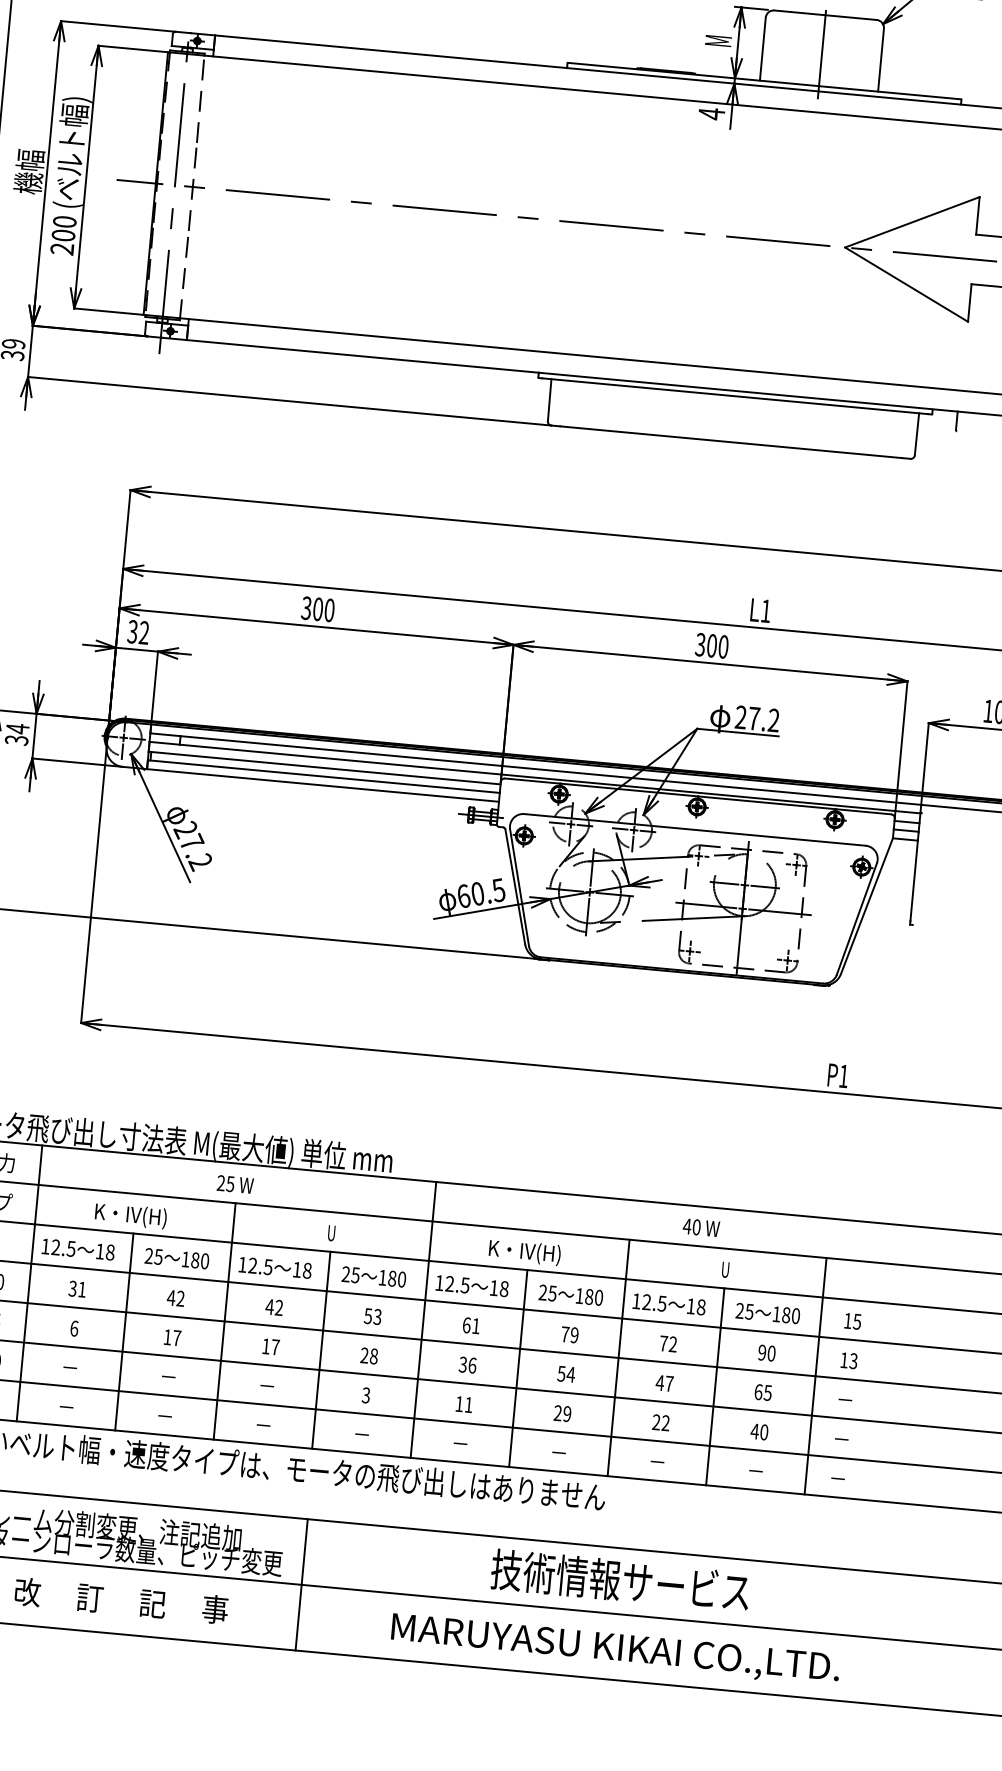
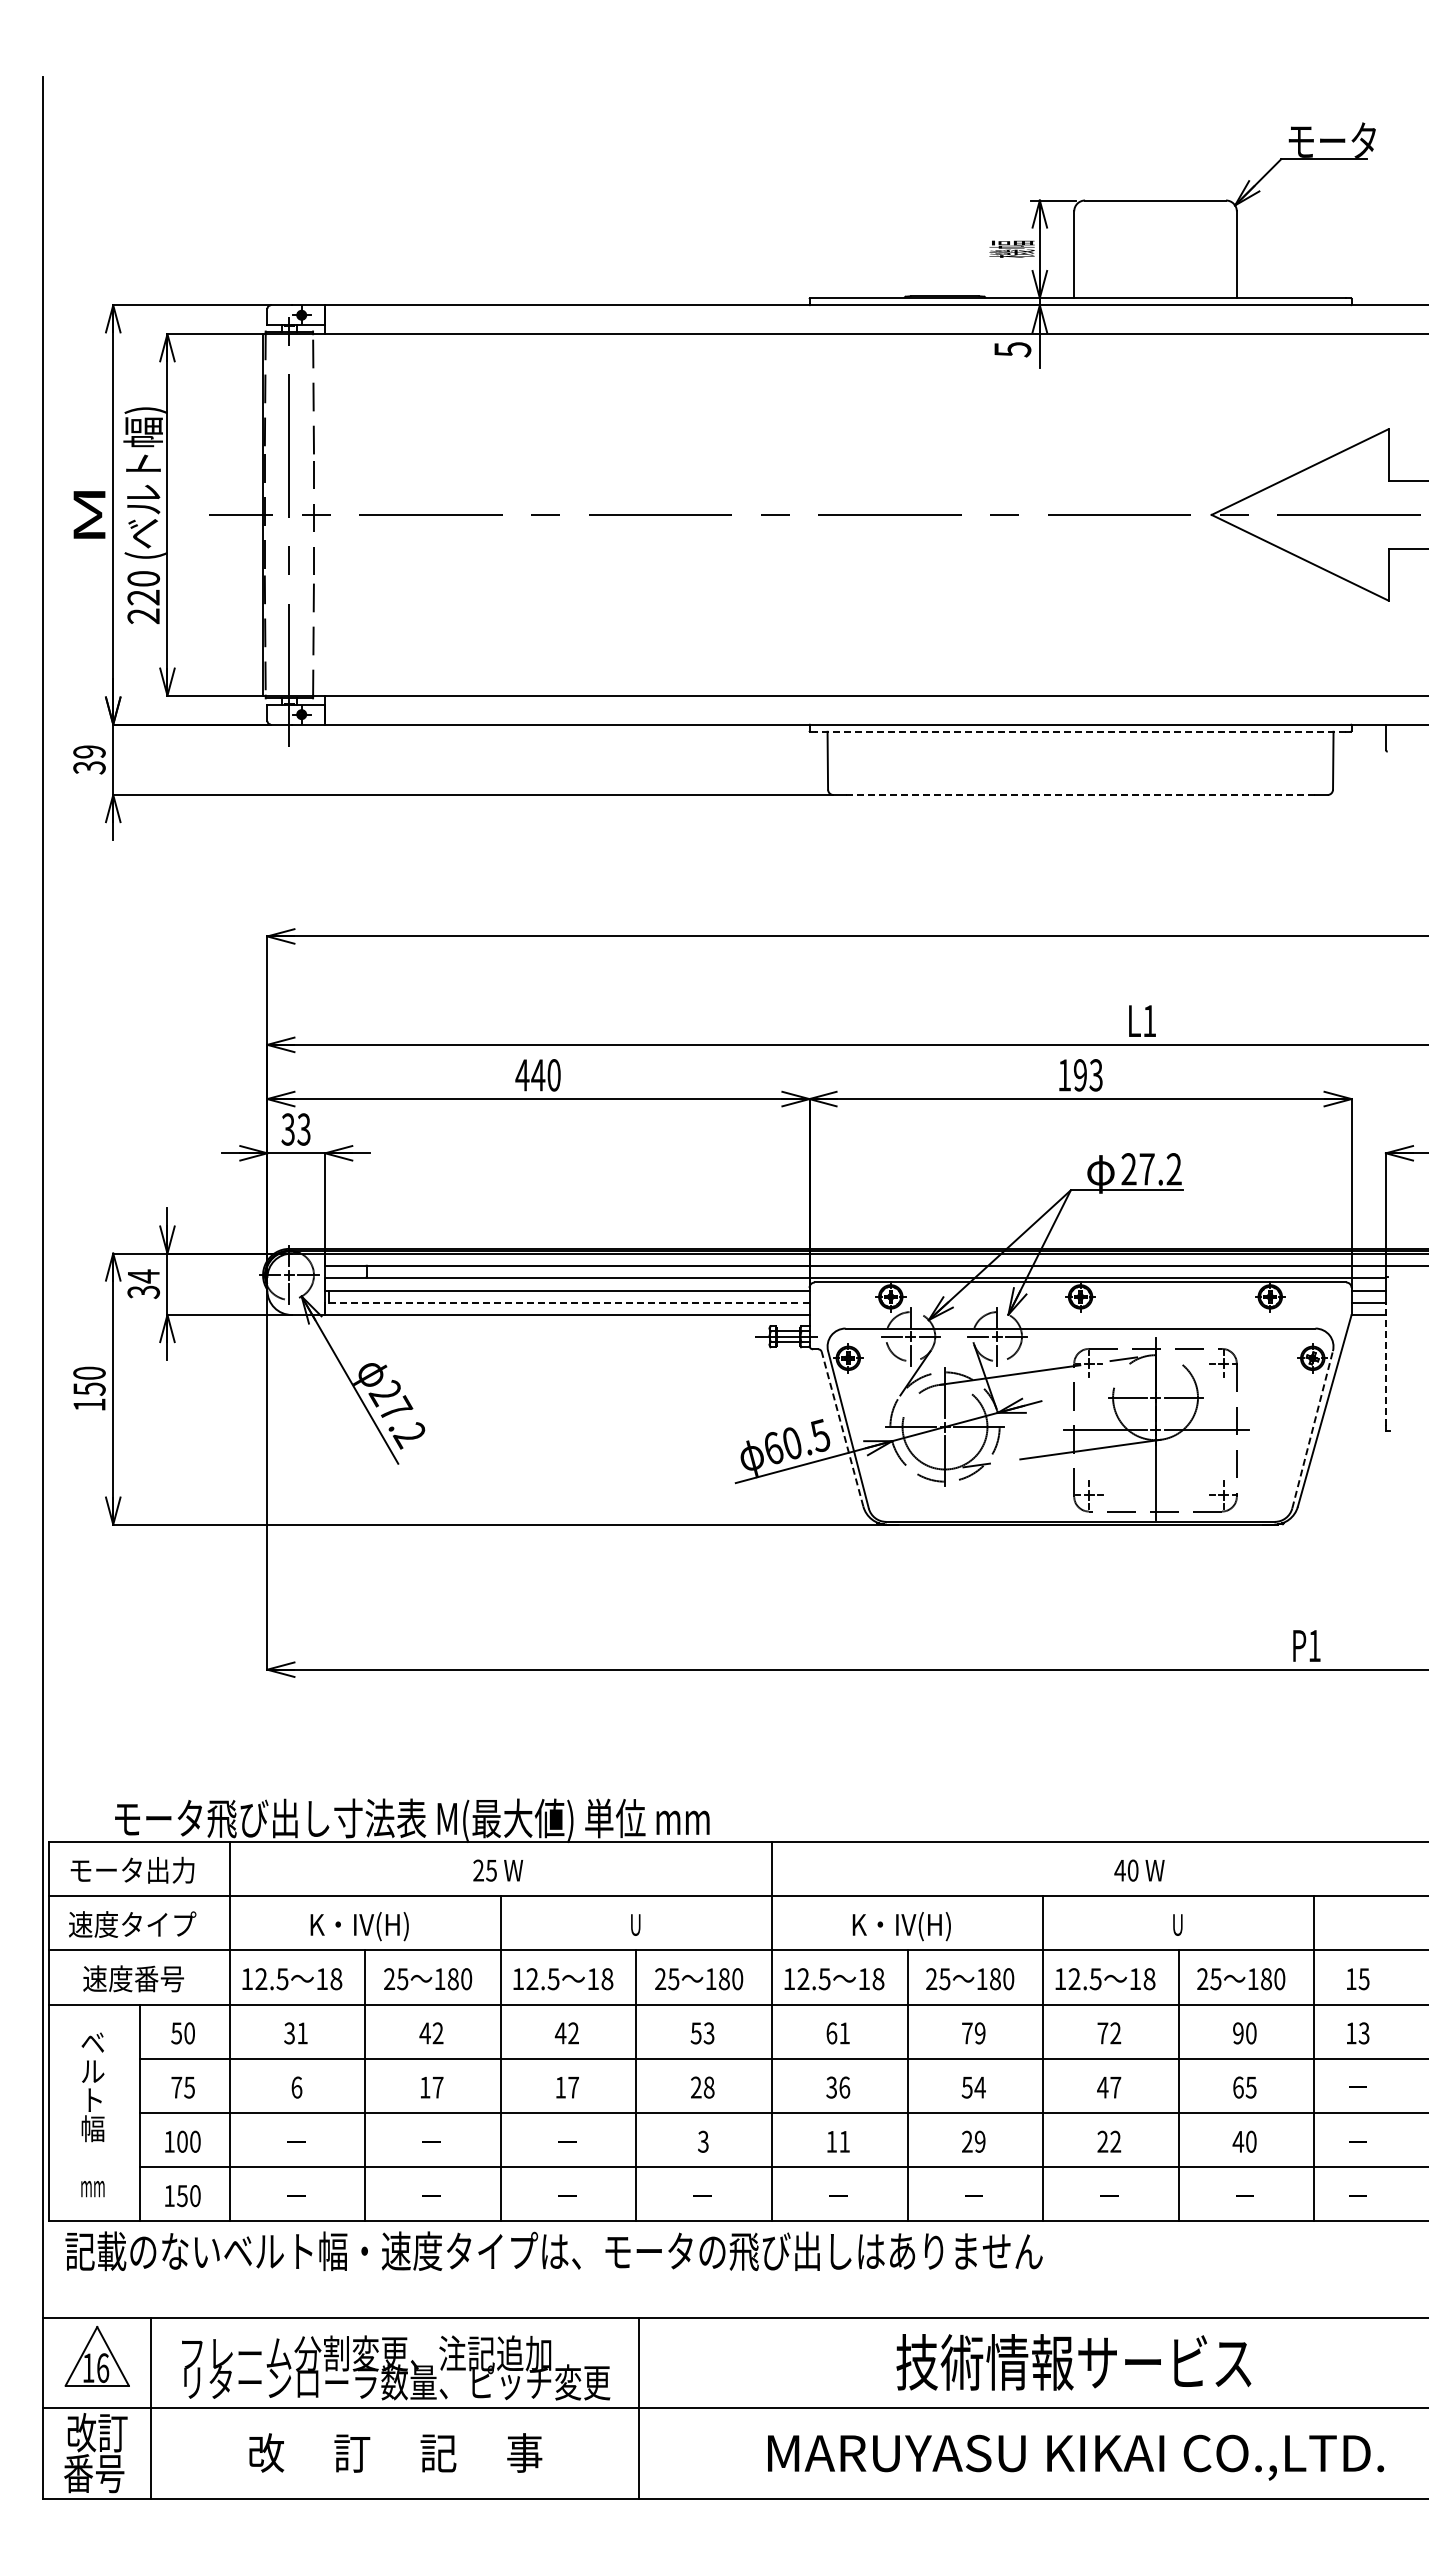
text: (717, 40) -> (1011, 248), M -> 機幅
line: (821, 54) -> (1155, 254), removed
text: (711, 113) -> (1012, 349), 4 -> 5
text: (29, 171) -> (88, 514), 機幅 -> M
text: (63, 235) -> (143, 597), 200 -> 220
line: (735, 396) -> (1080, 731), solid -> dashed
line: (730, 442) -> (1080, 795), solid -> dashed
text: (312, 608) -> (530, 1075), 300 -> 440
text: (143, 632) -> (303, 1129), 32 -> 33
text: (711, 645) -> (1079, 1075), 300 -> 193
line: (323, 776) -> (566, 1302), solid -> dashed
line: (914, 876) -> (1385, 1364), solid -> dashed
line: (515, 886) -> (842, 1428), solid -> dashed
line: (856, 918) -> (1312, 1429), solid -> dashed

